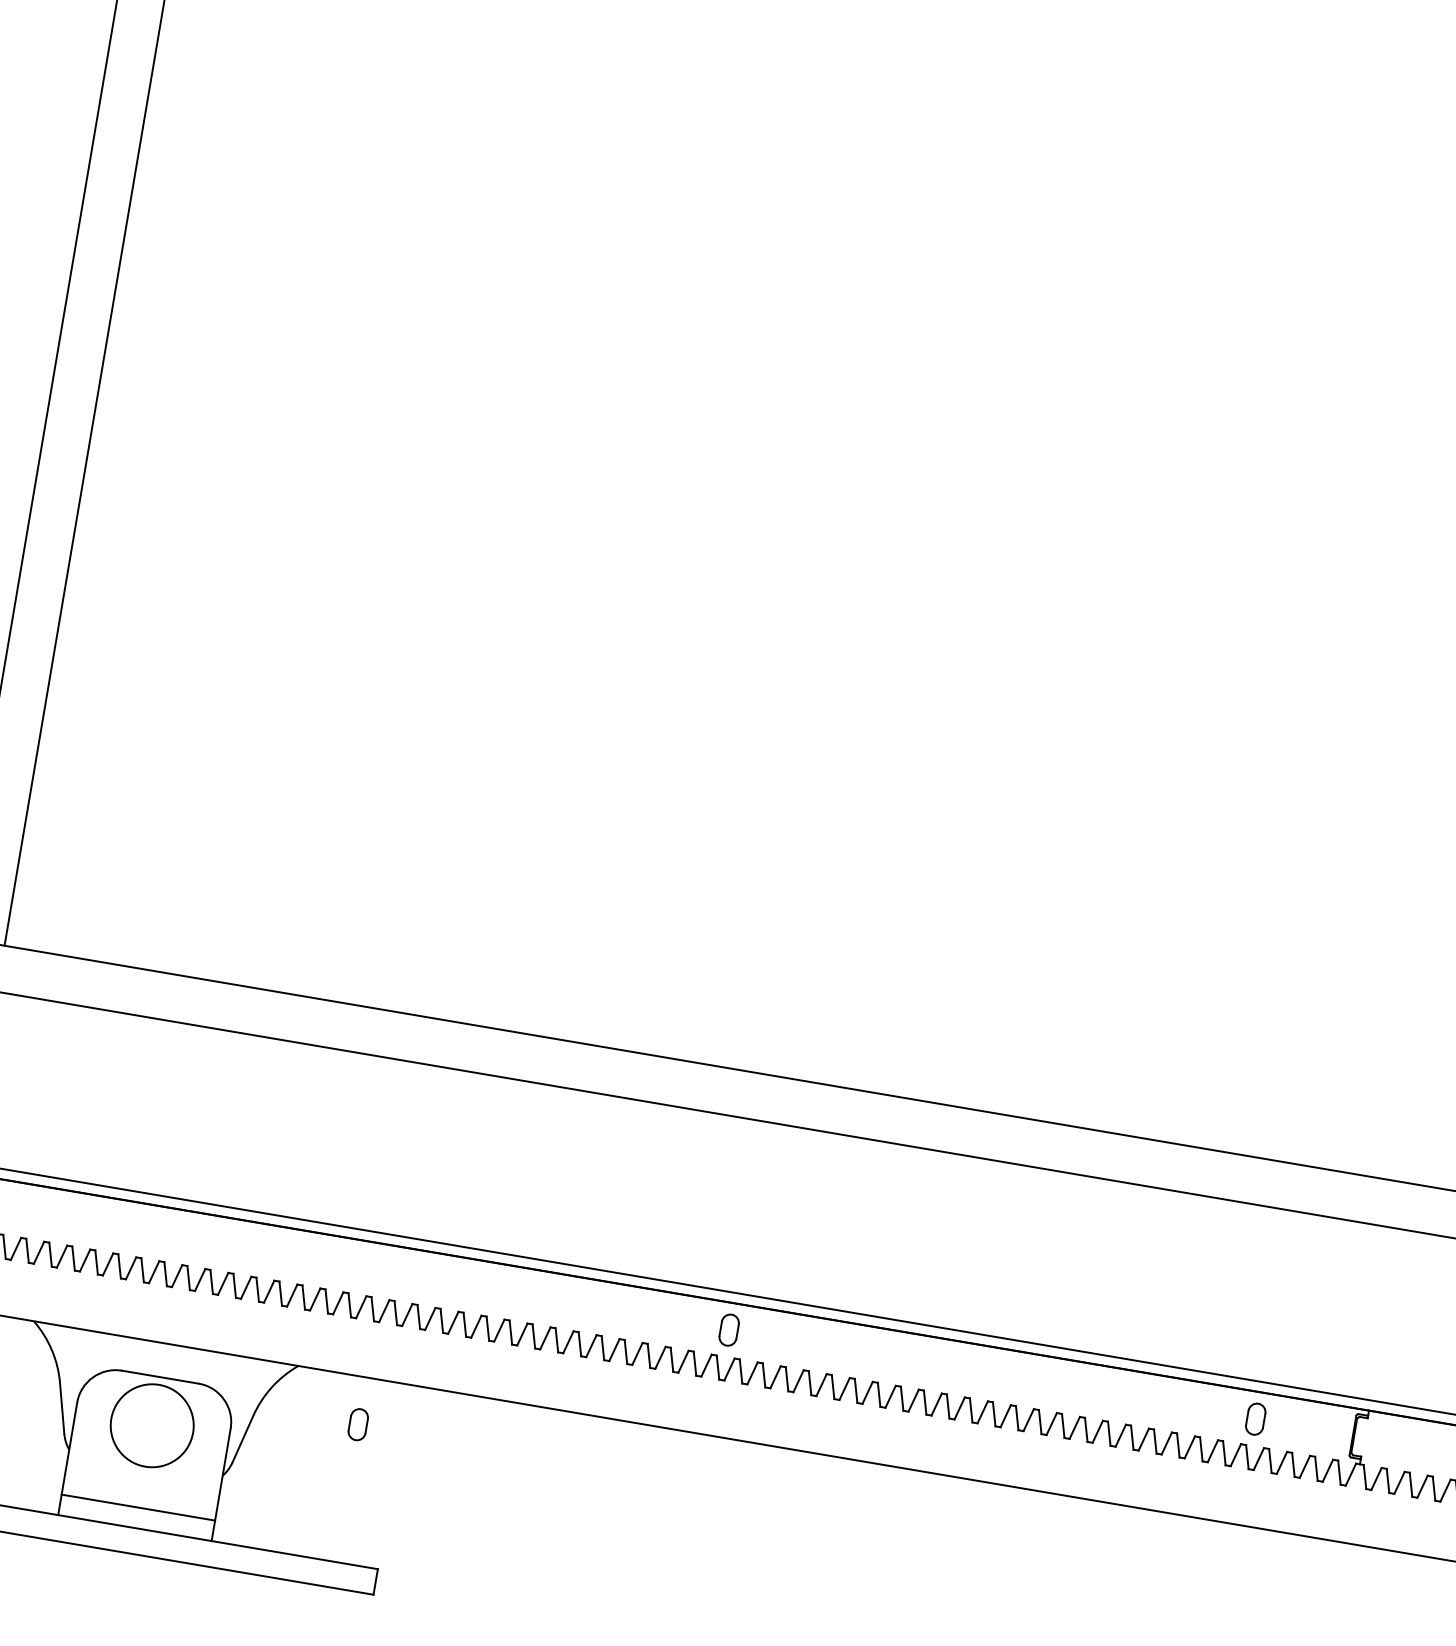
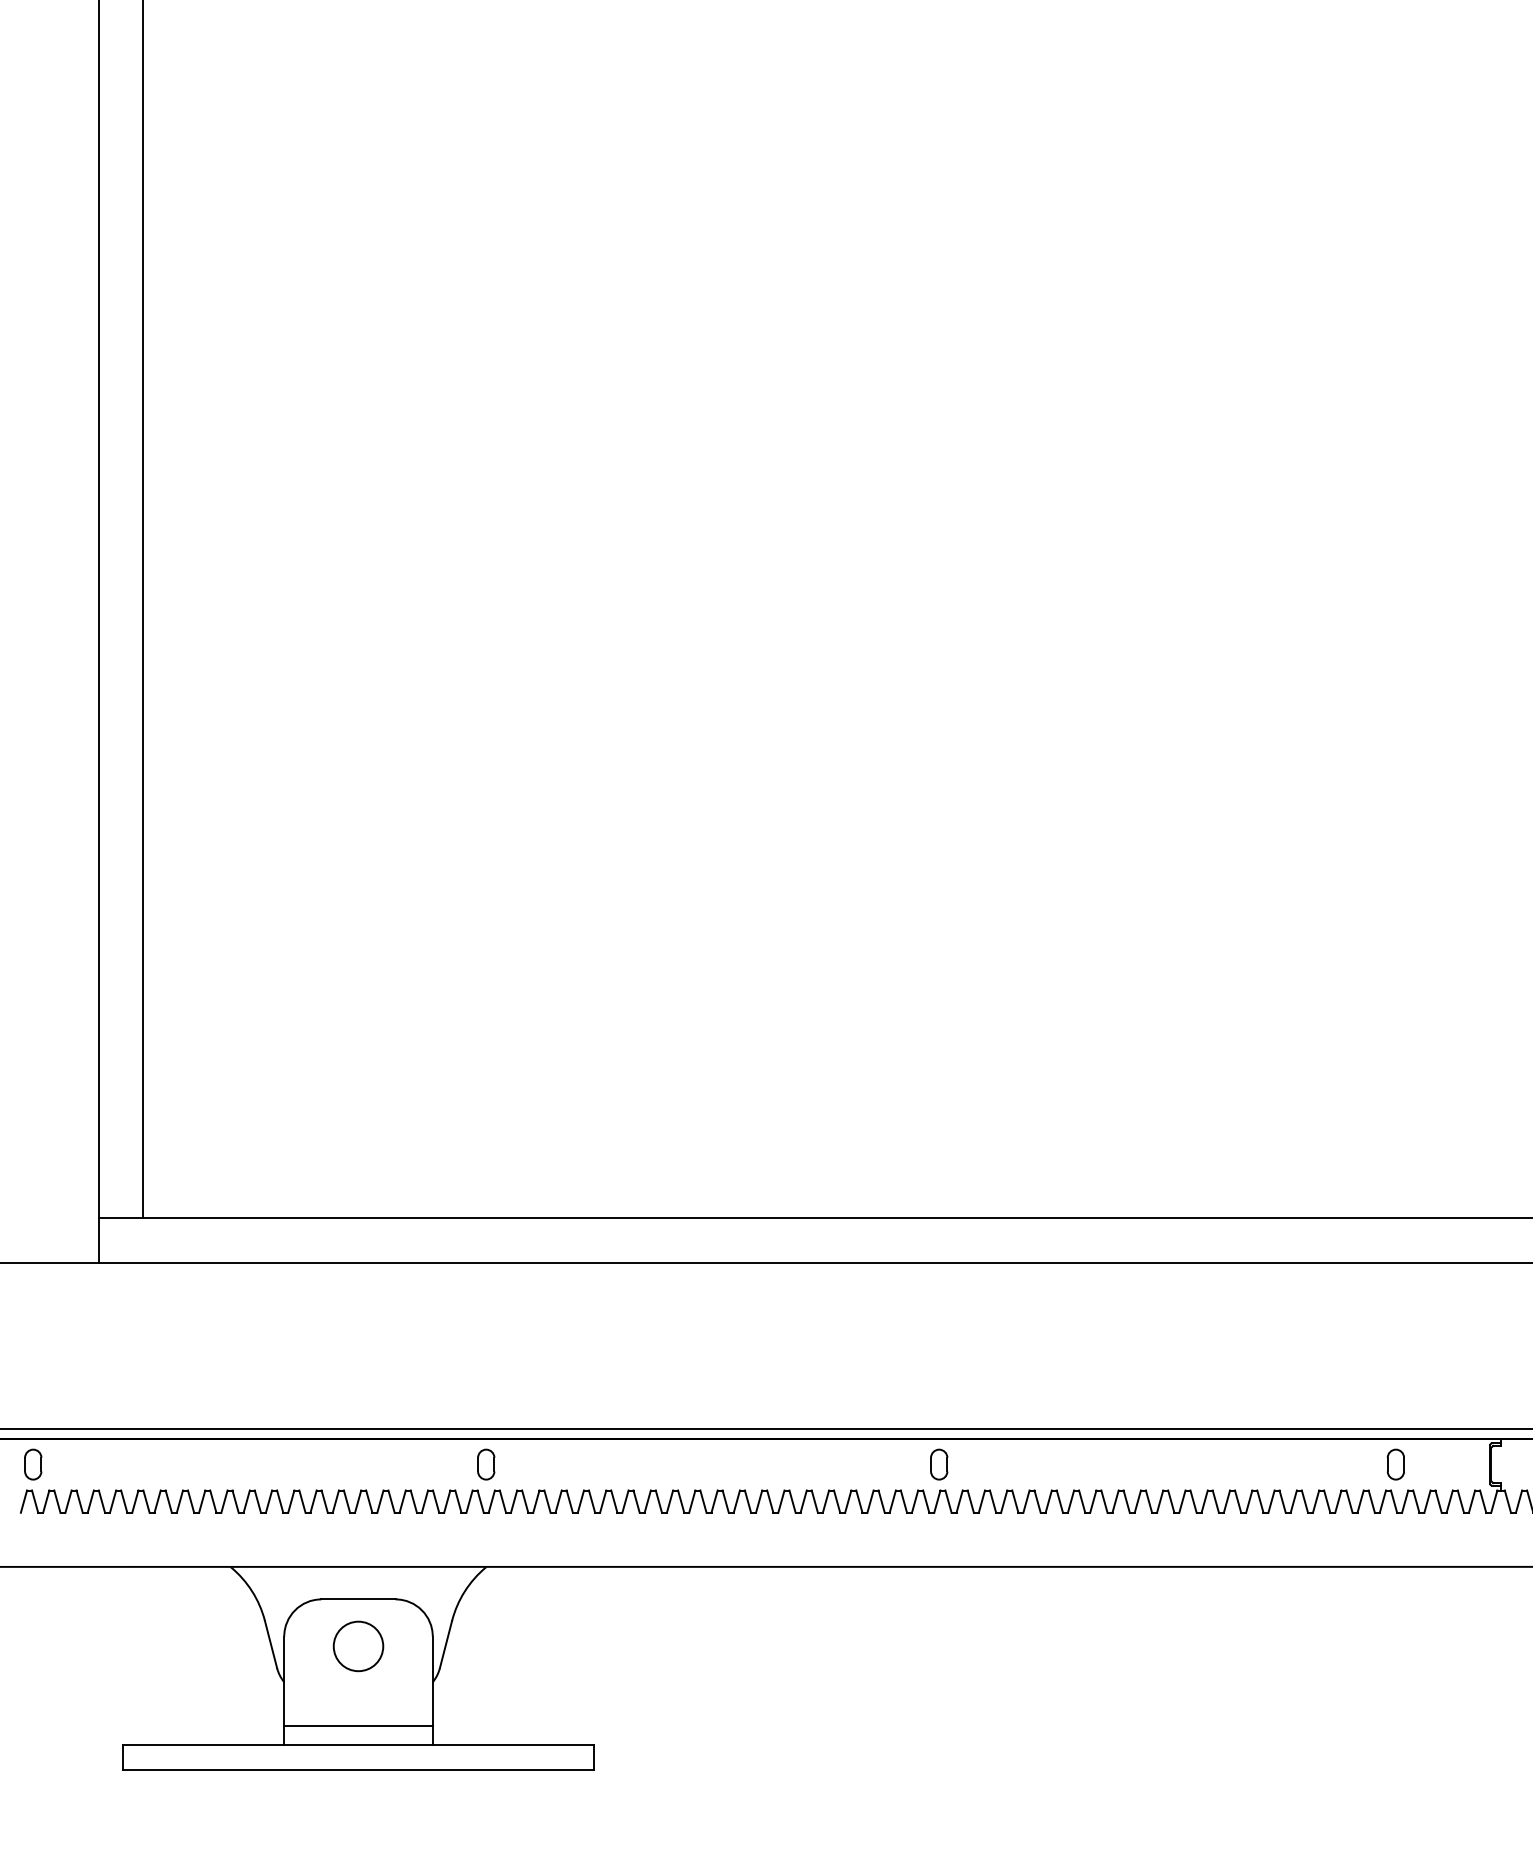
part: (729, 1330) -> (939, 1464), moved
part: (358, 1424) -> (486, 1464), moved
circle: (152, 1425) -> (358, 1646), size x0.62

